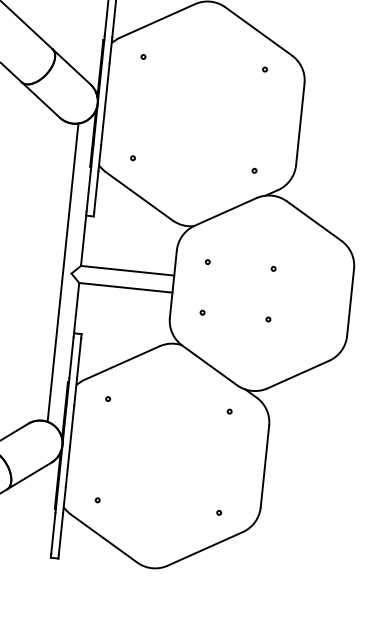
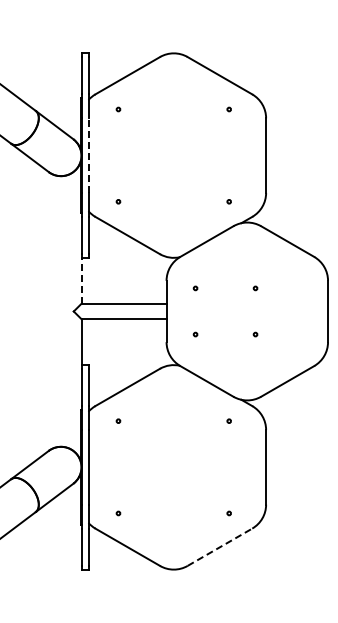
line: (105, 104) -> (88, 155), solid -> dashed
line: (83, 240) -> (81, 280), solid -> dashed
line: (63, 272) -> (66, 311), removed
line: (205, 549) -> (220, 547), solid -> dashed

